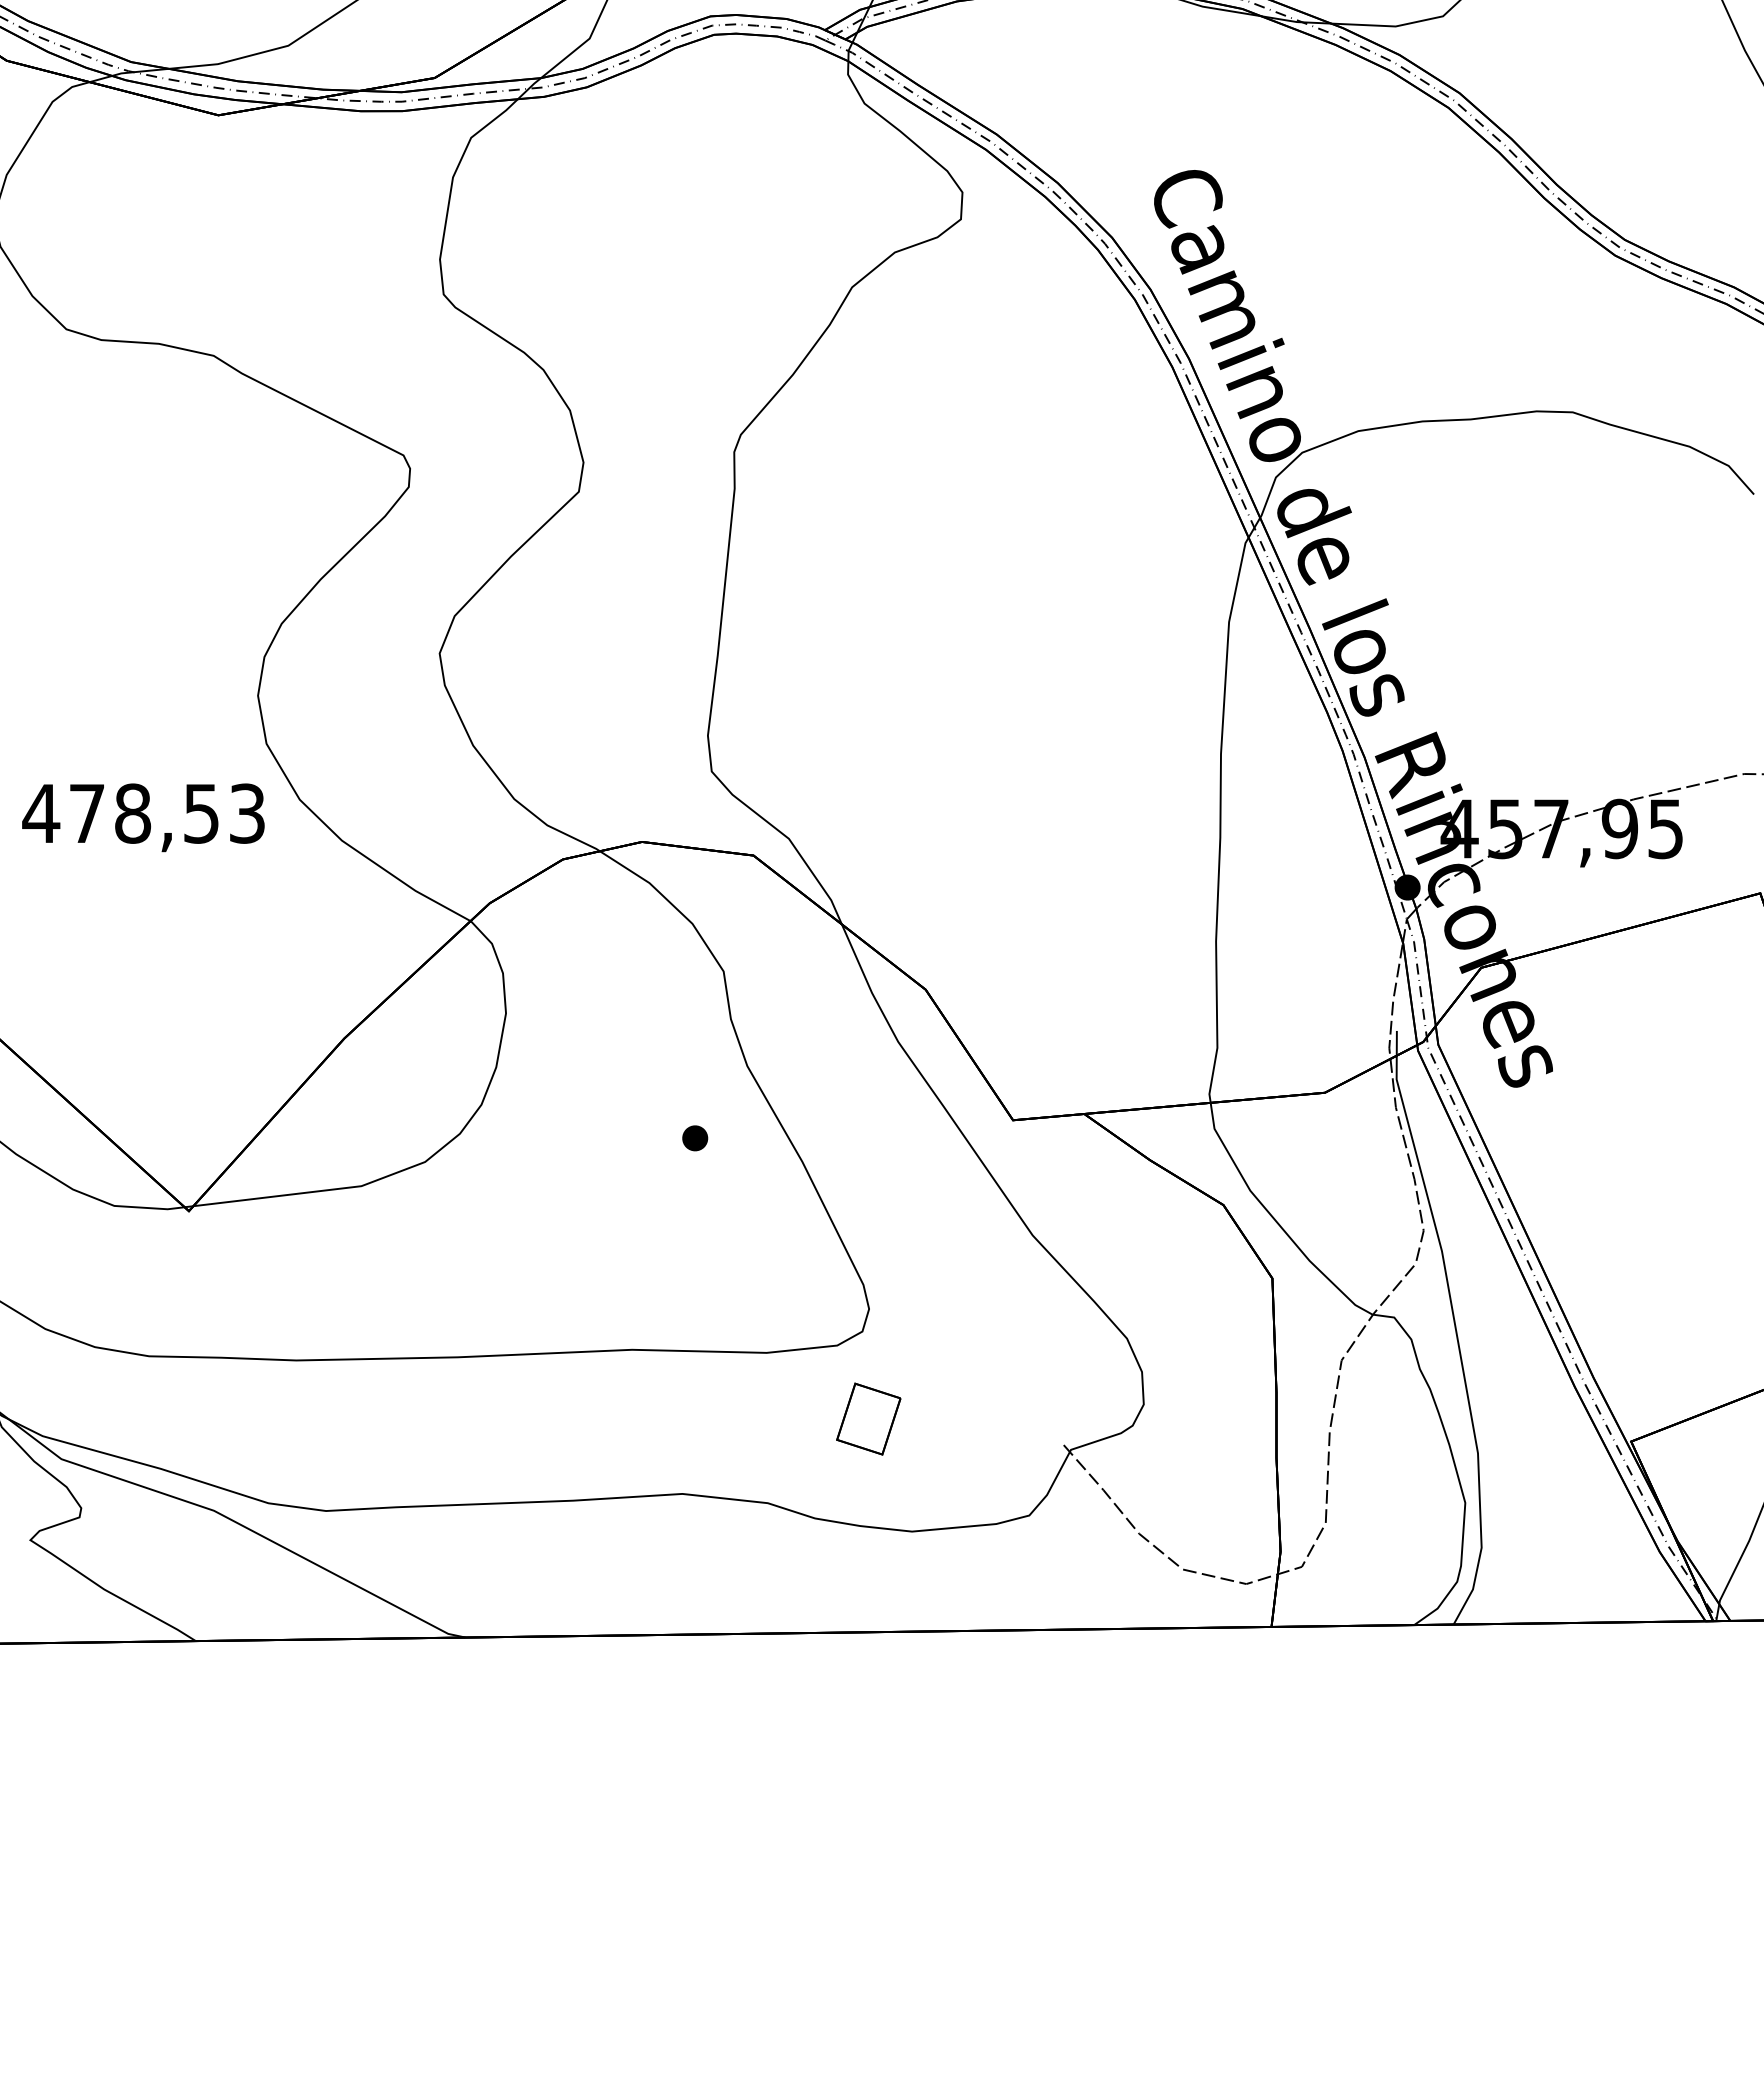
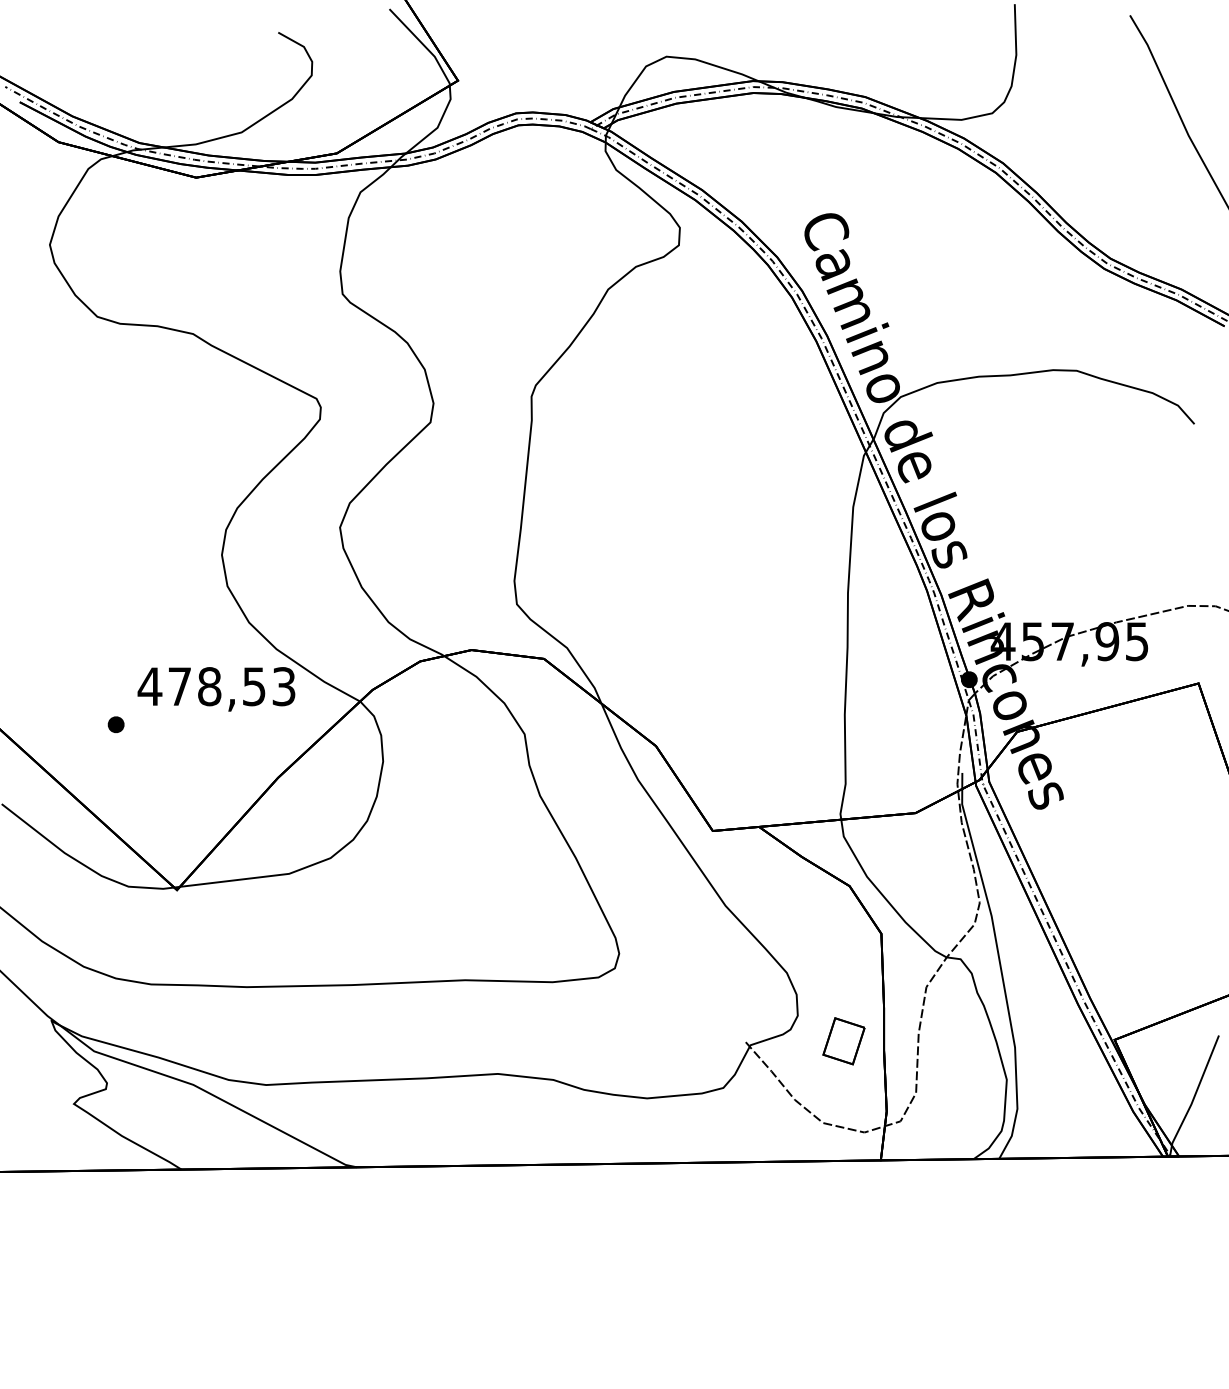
text: (143, 818) -> (216, 689), moved
part: (694, 1137) -> (115, 724), moved
part: (867, 1419) -> (843, 1041), moved

